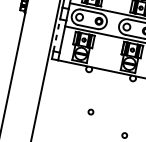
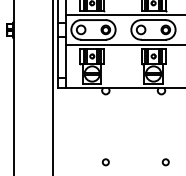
line: (57, 35) -> (58, 57), dashed -> solid
circle: (90, 112) -> (105, 162), moved

